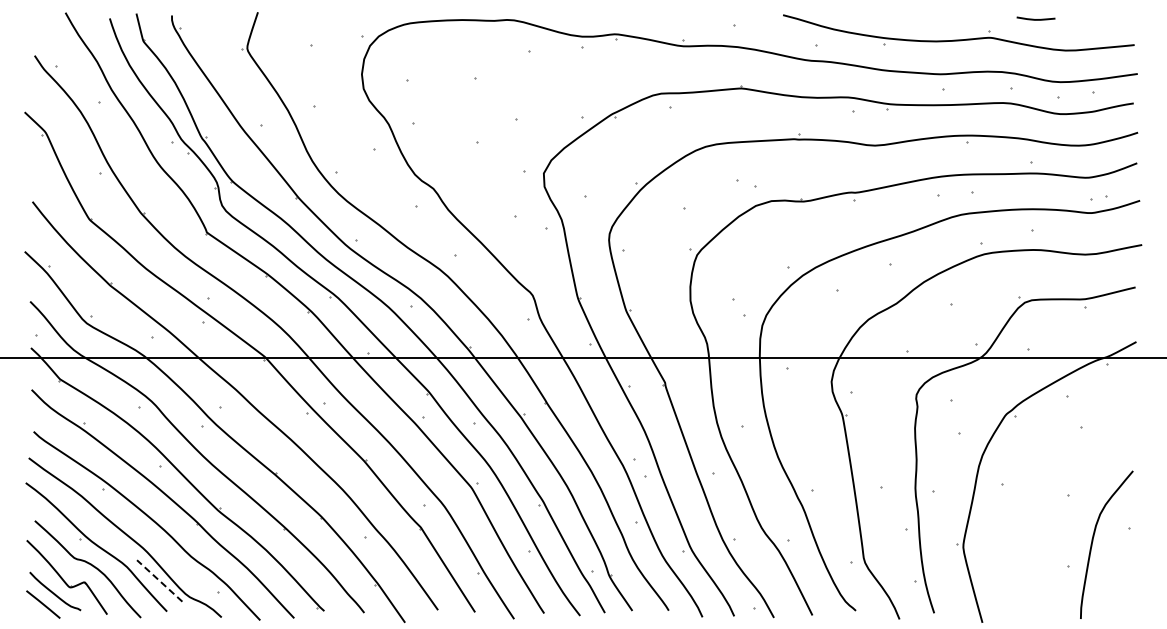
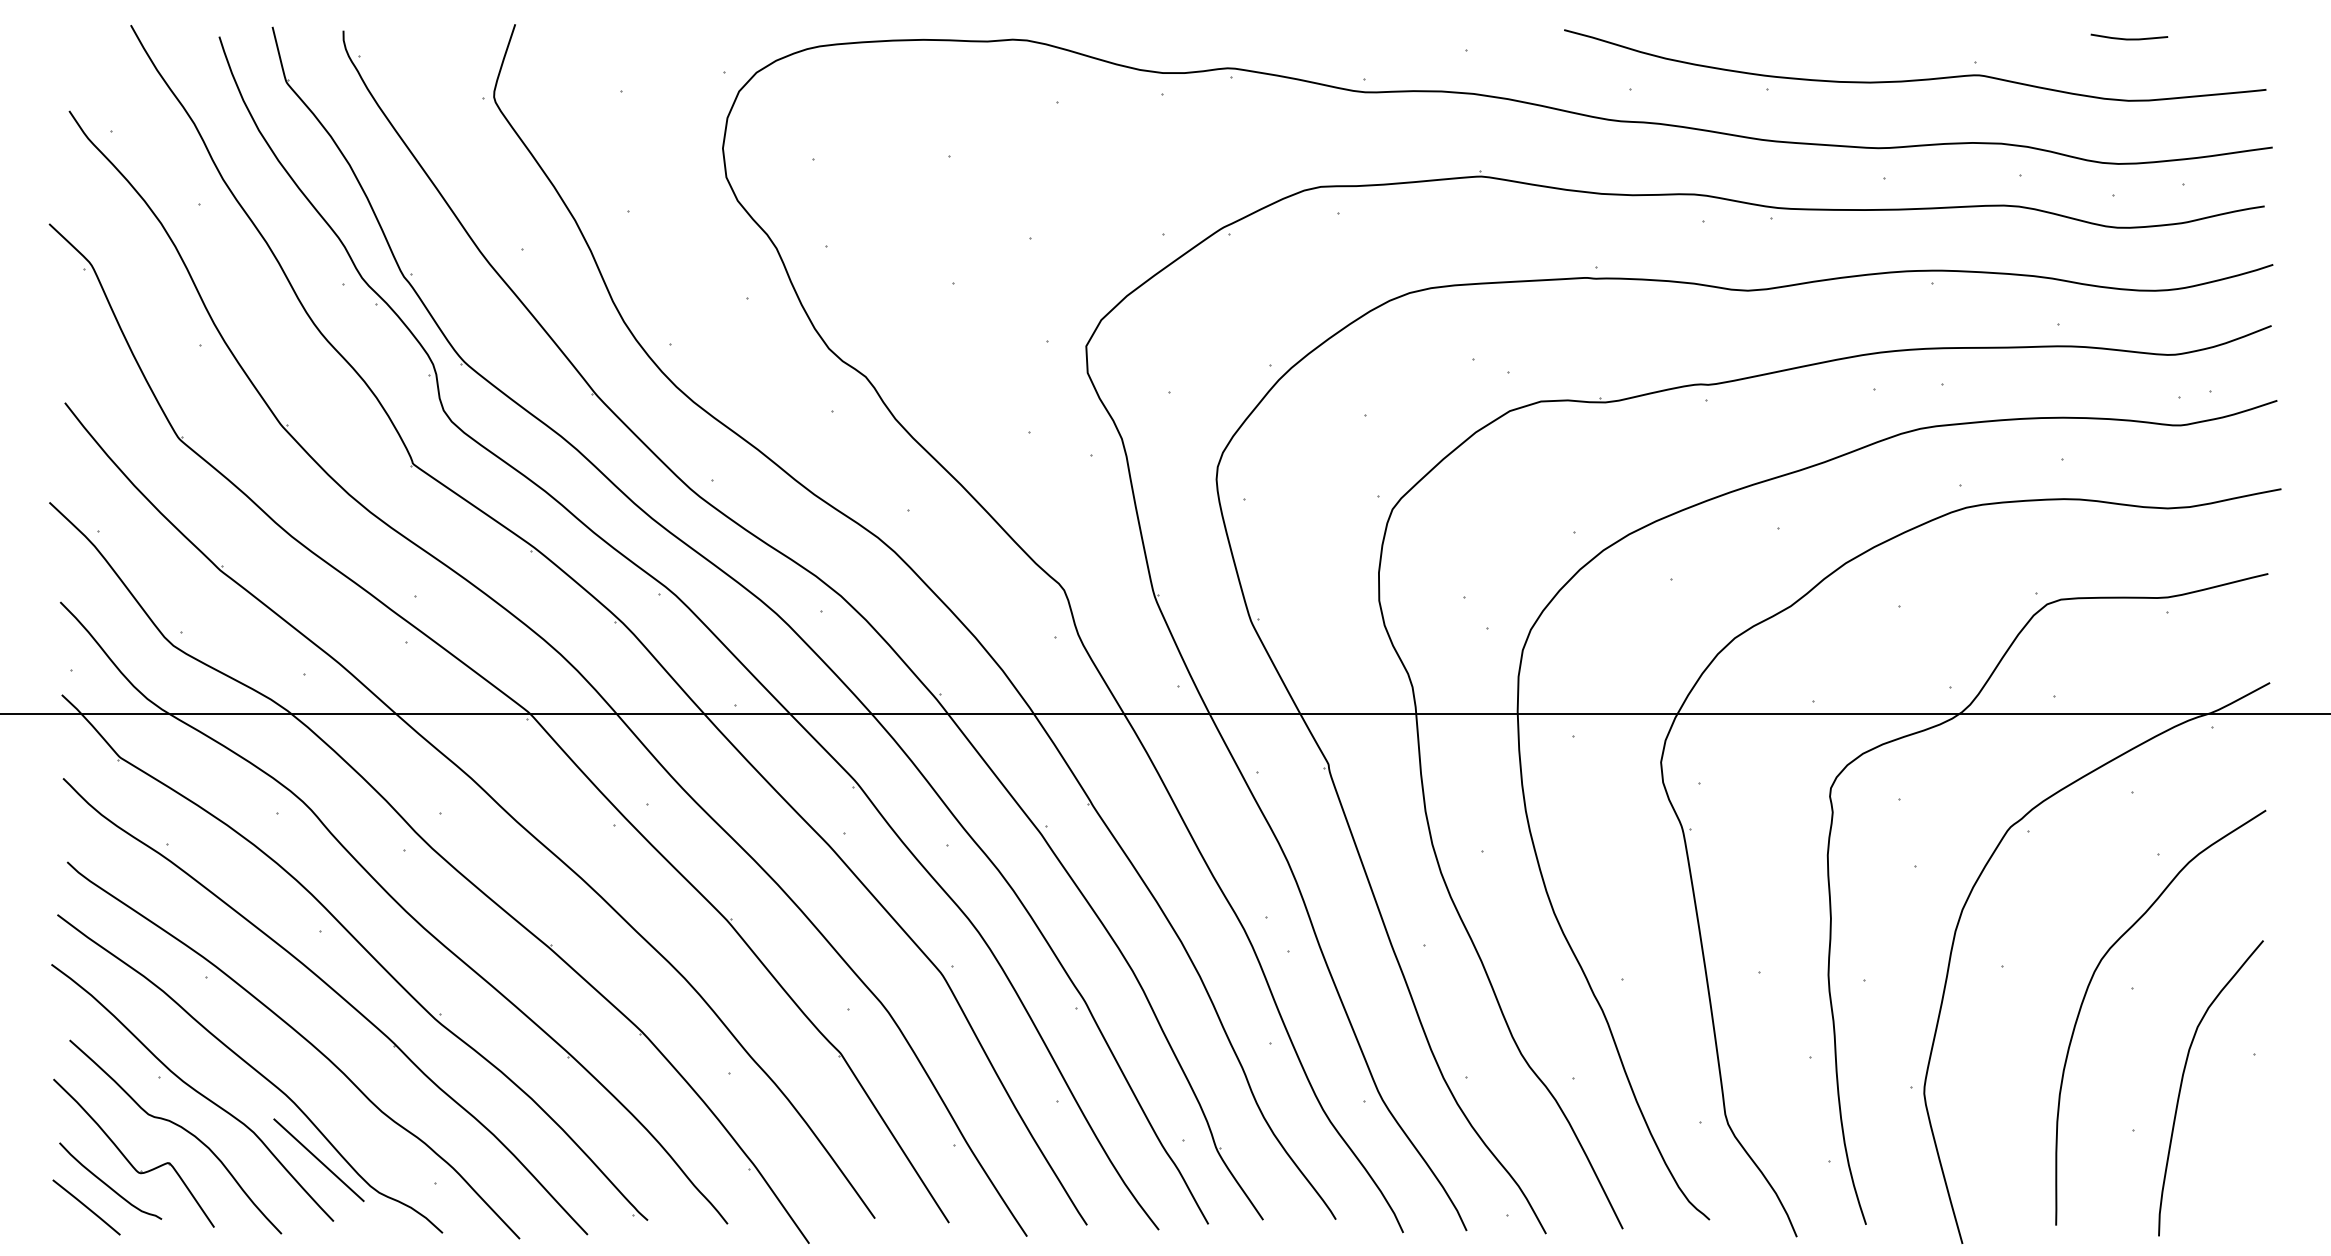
curve: (1035, 19) -> (2128, 38), moved
curve: (1045, 497) -> (2088, 993), added
line: (159, 580) -> (318, 1159), dashed -> solid

